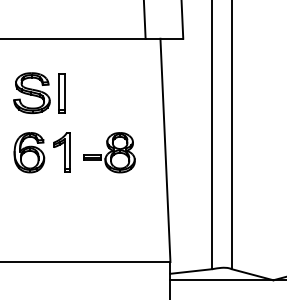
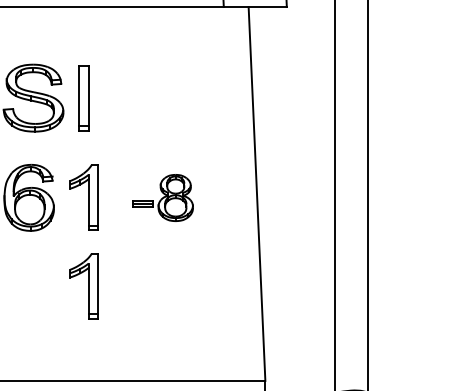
part: (109, 152) -> (163, 197), size x0.7
part: (61, 205) -> (82, 286), added

